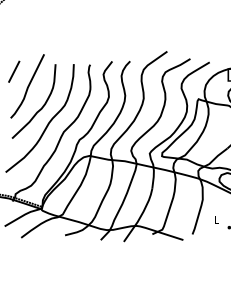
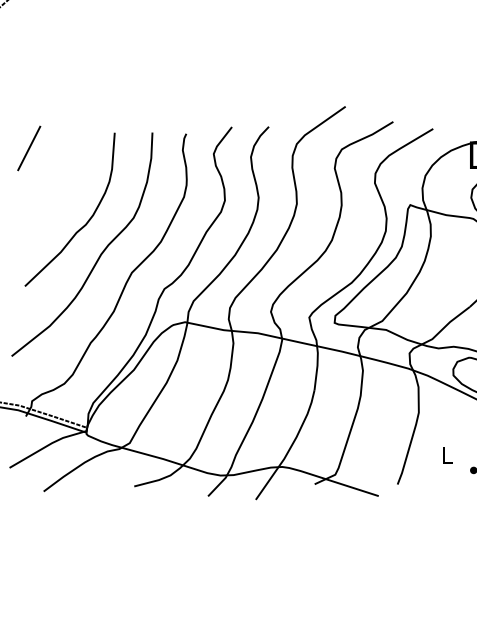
curve: (27, 86) -> (56, 178), removed

